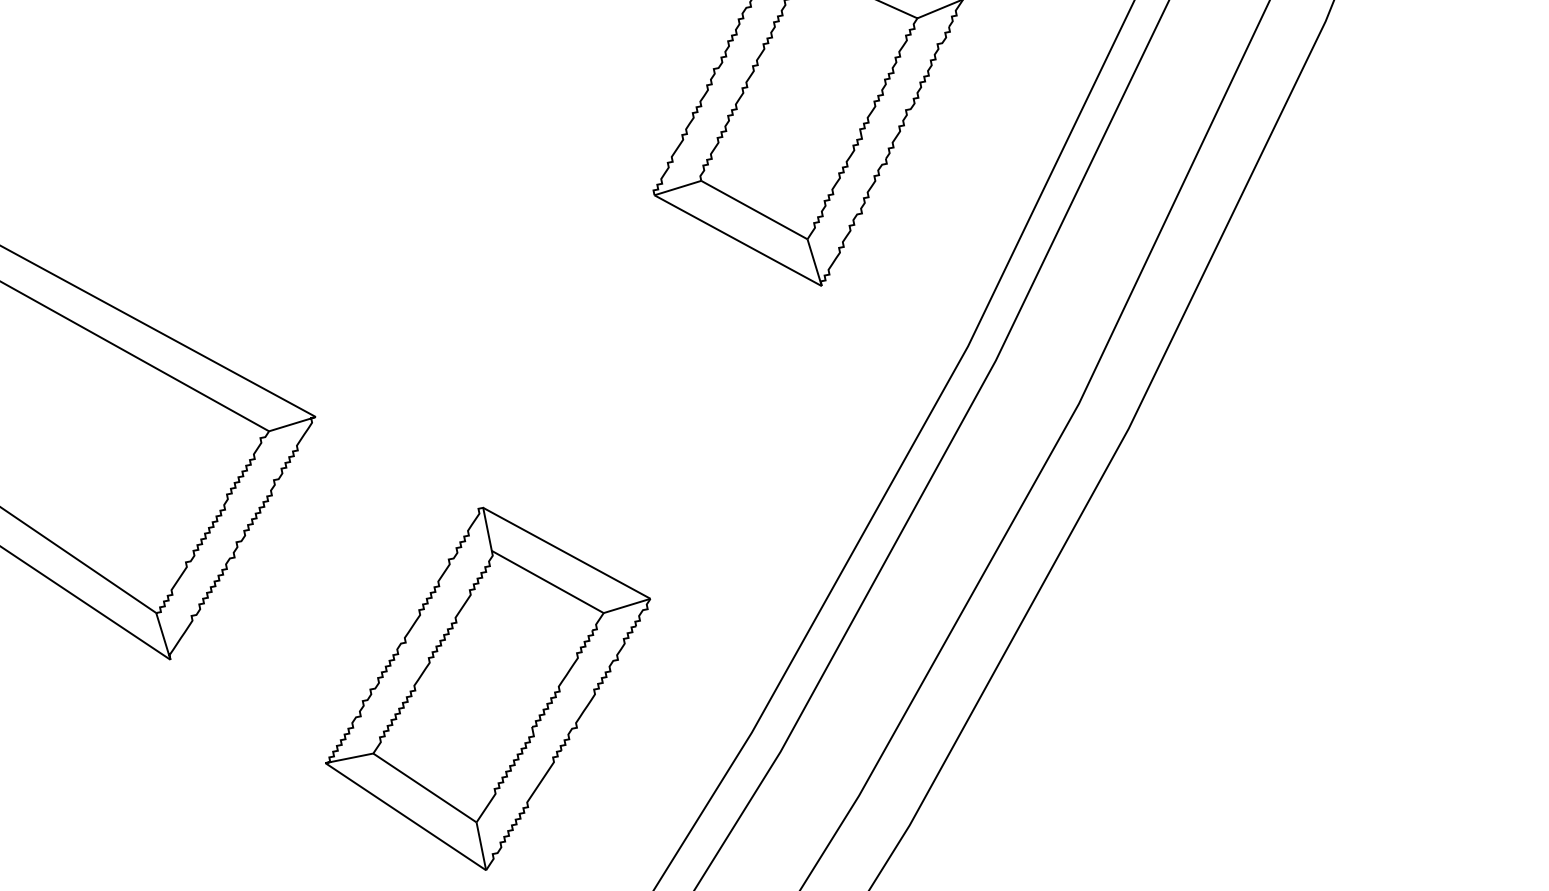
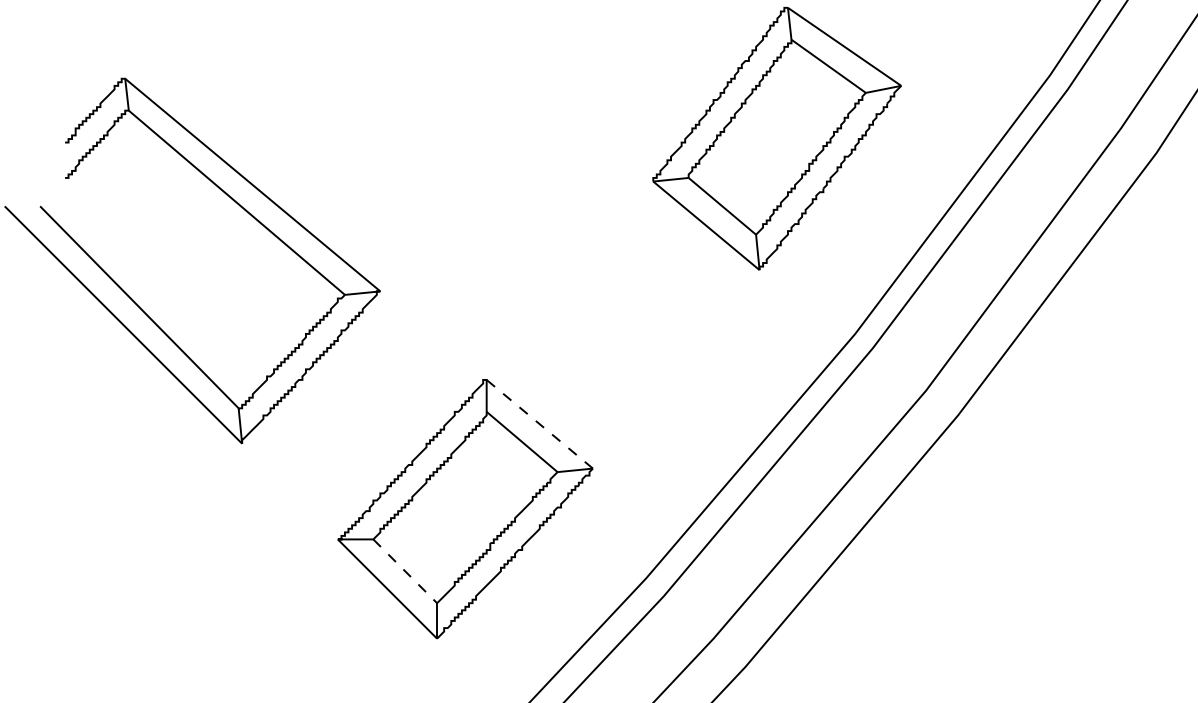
line: (566, 552) -> (539, 423), solid -> dashed
line: (425, 788) -> (405, 571), solid -> dashed

